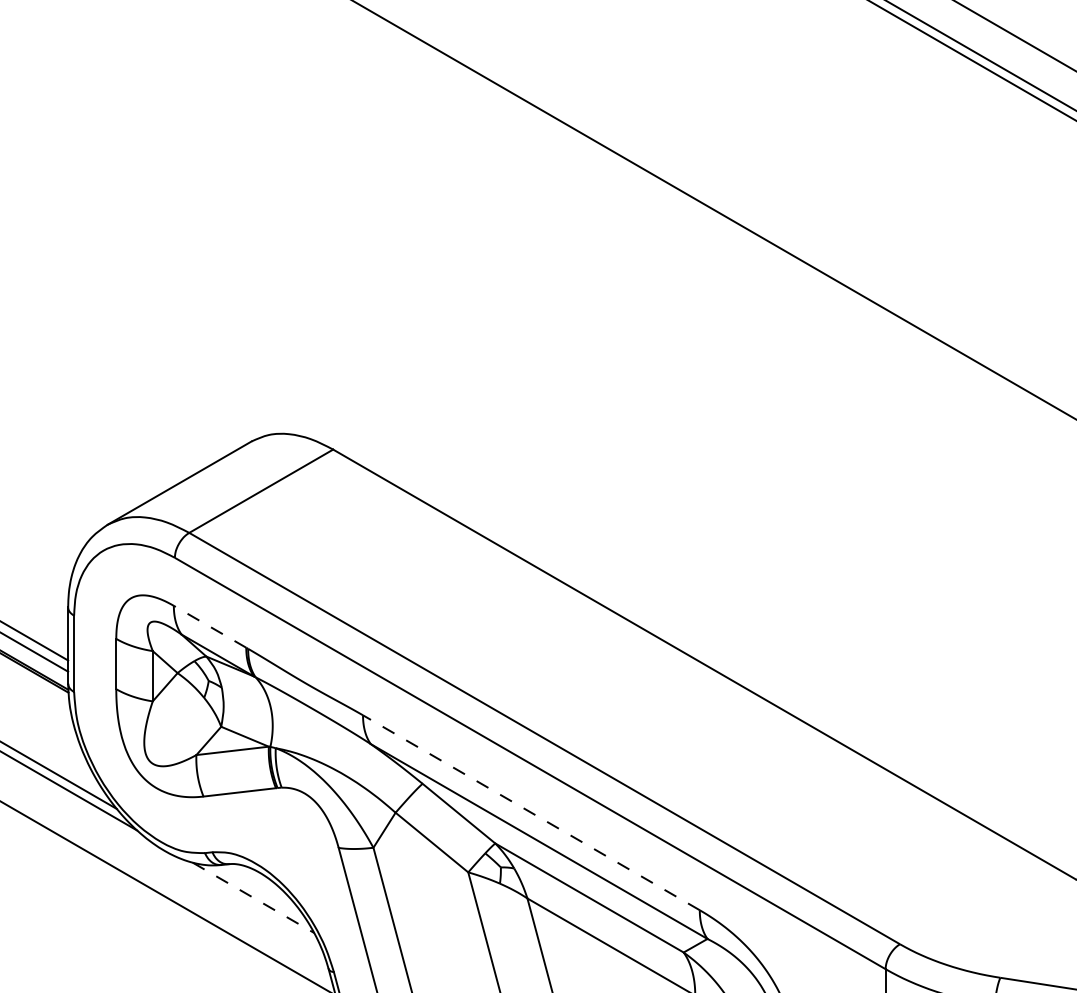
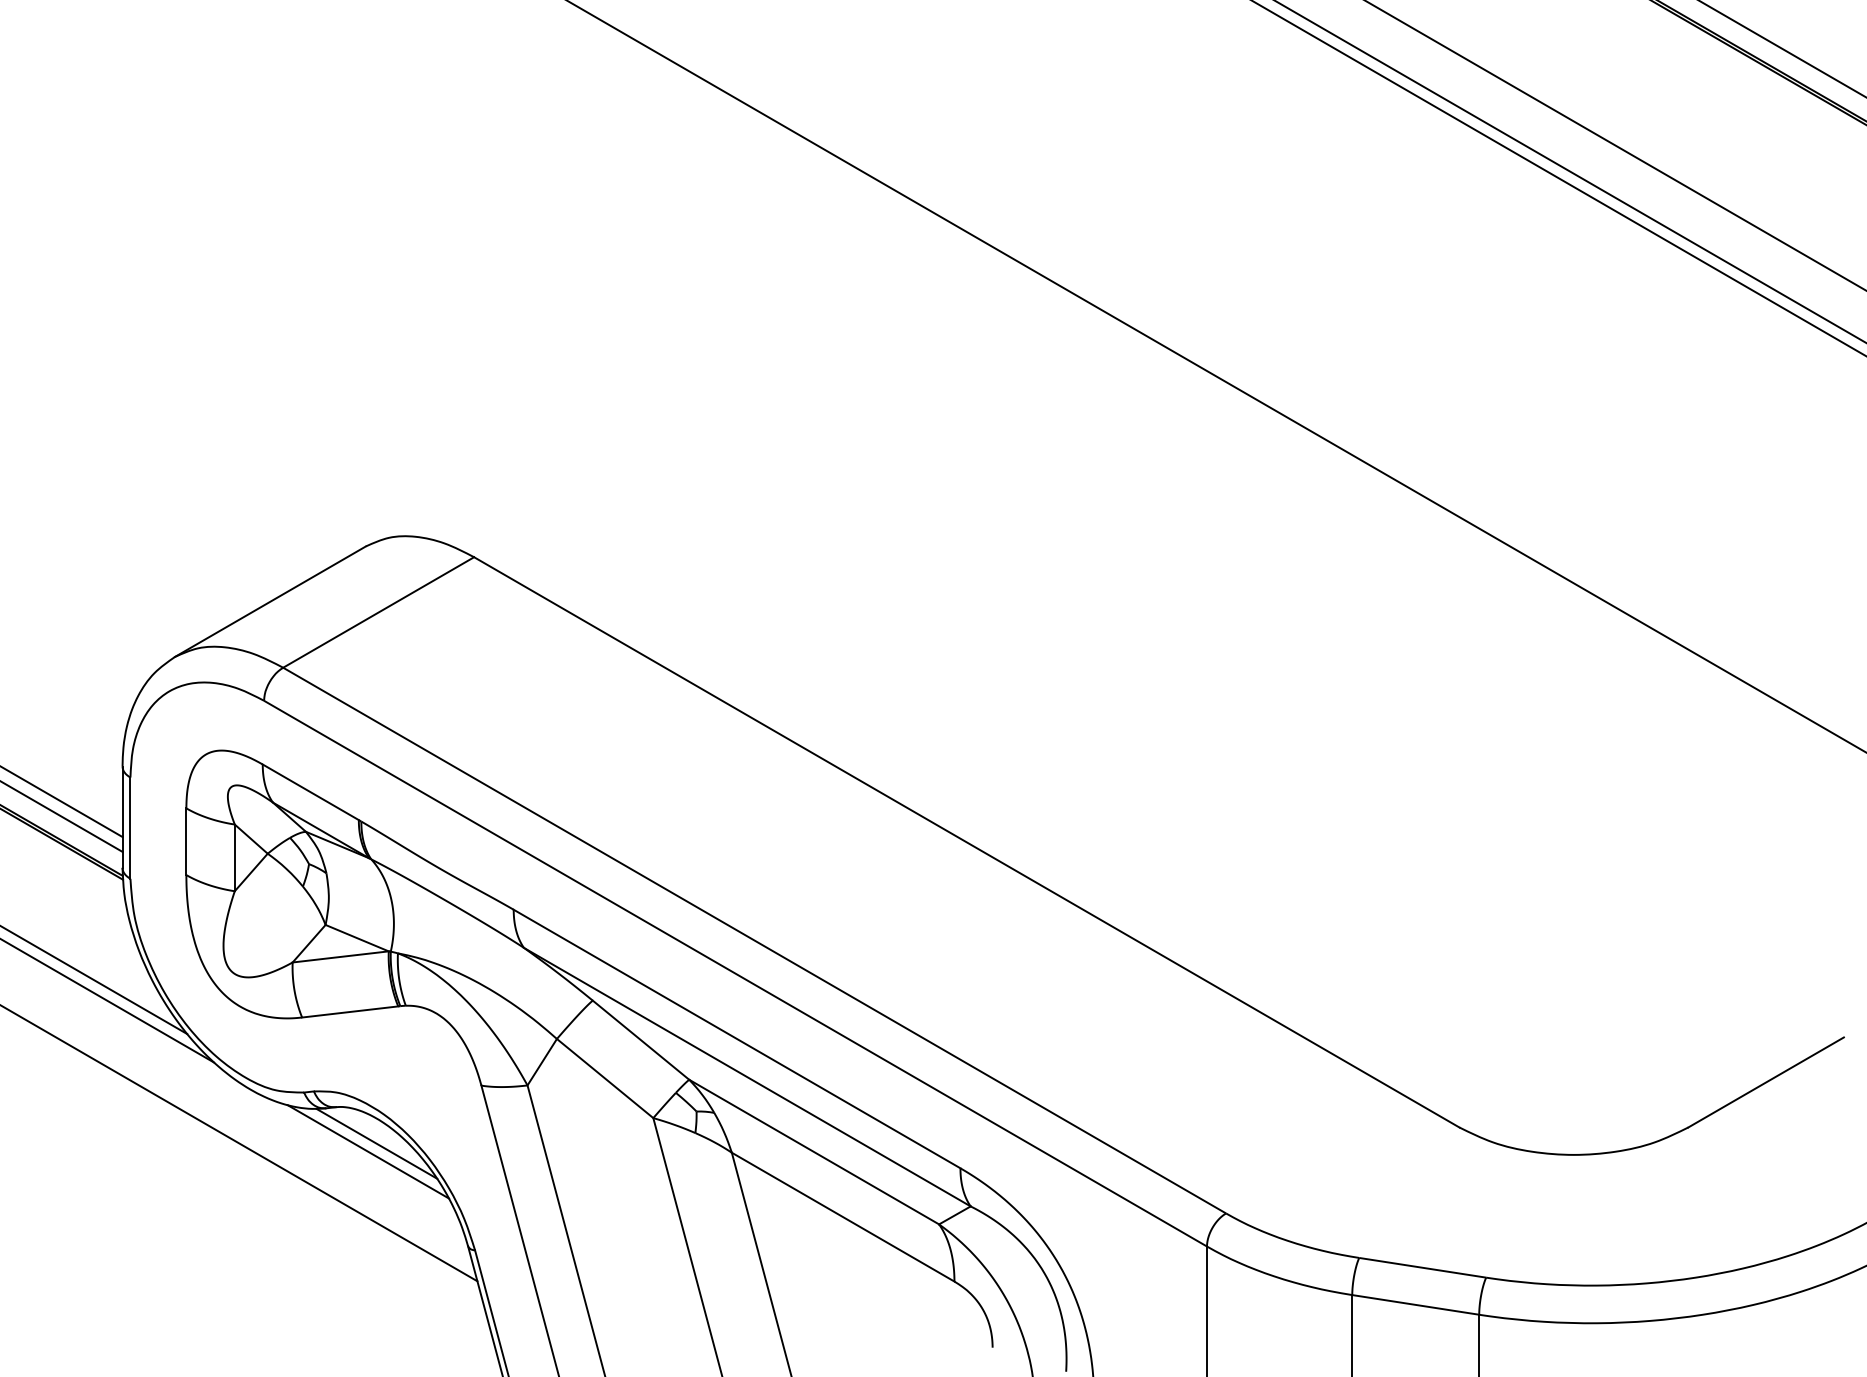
line: (209, 626) -> (310, 792), dashed -> solid
line: (530, 812) -> (736, 1038), dashed -> solid
line: (259, 891) -> (376, 1143), added
line: (253, 898) -> (368, 1152), dashed -> solid

